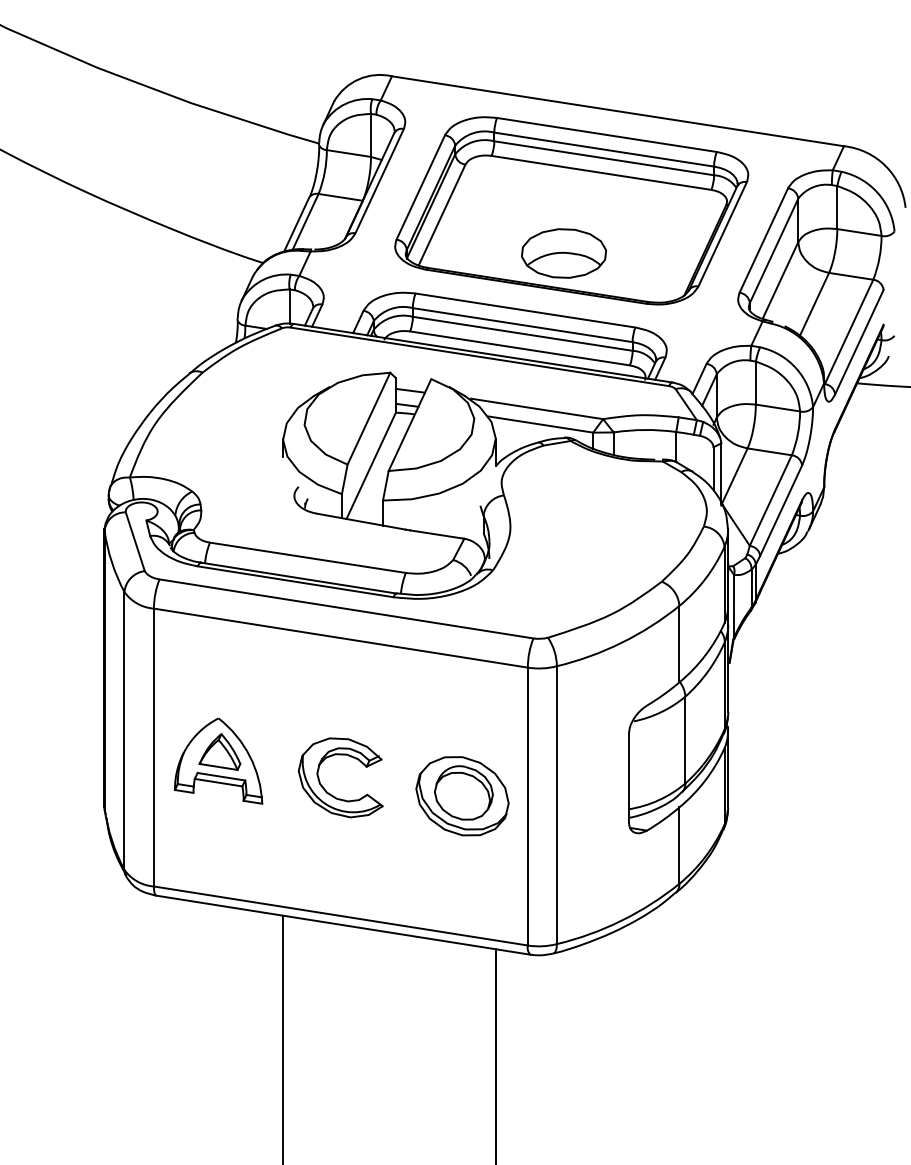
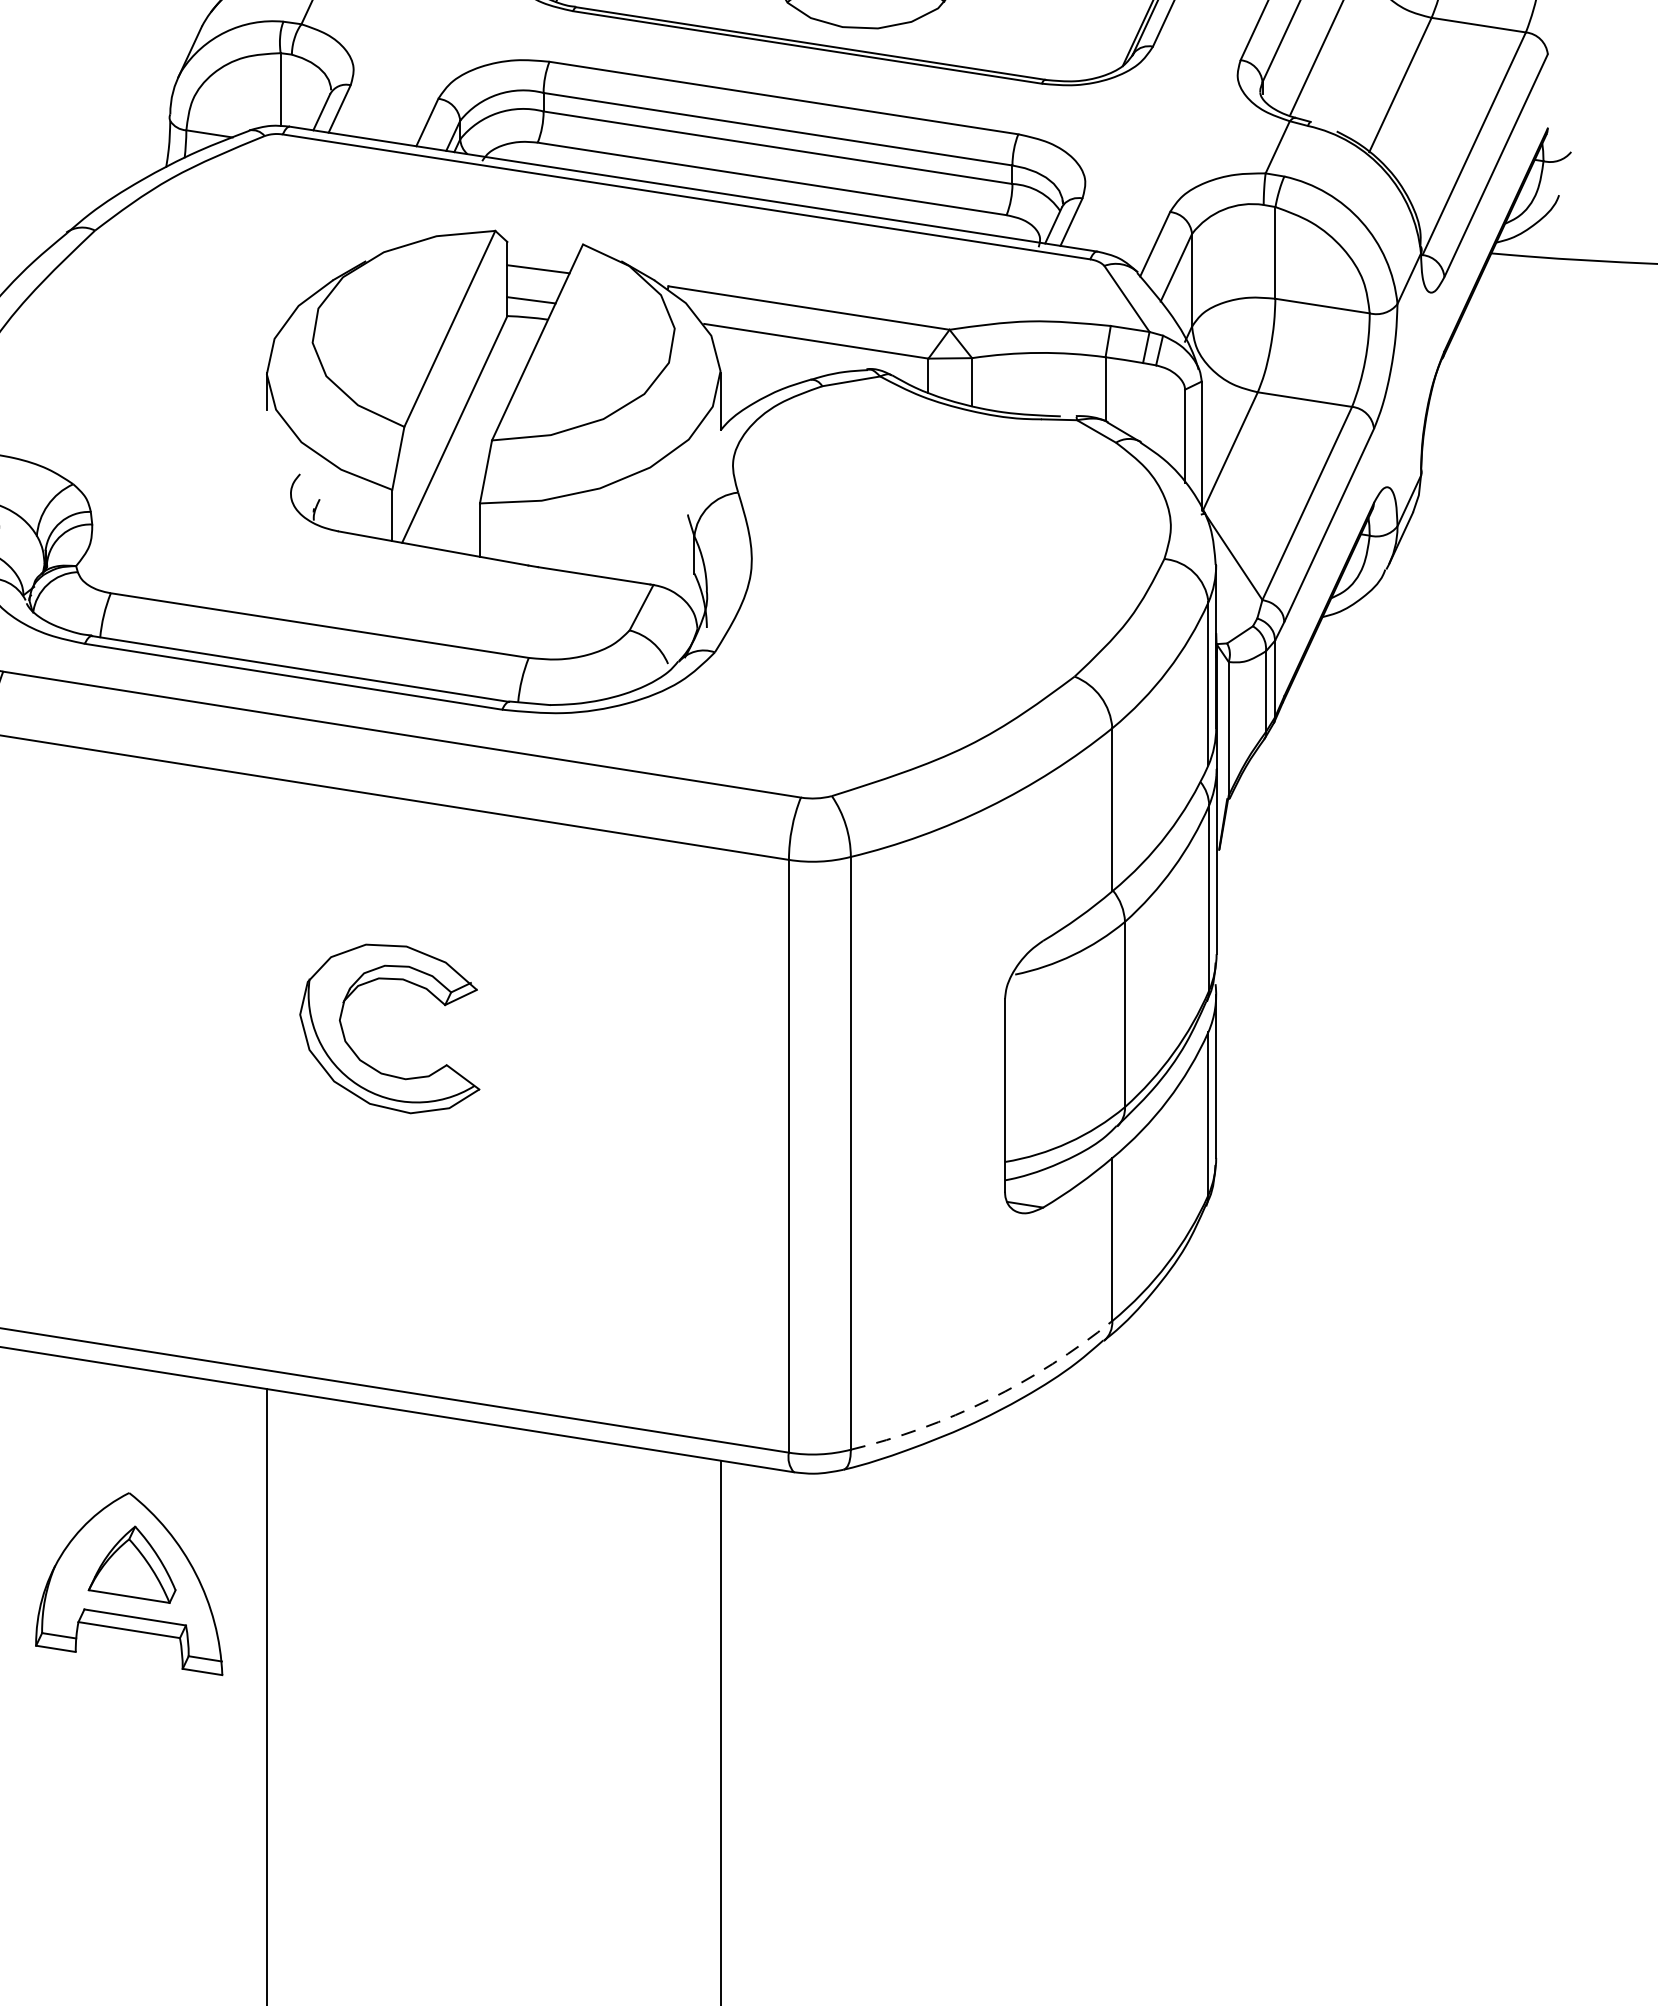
part: (218, 760) -> (129, 1582), moved
part: (324, 787) -> (355, 1049), moved
part: (462, 796) -> (649, 1134), removed
arc: (621, 920) -> (988, 1399), solid -> dashed

